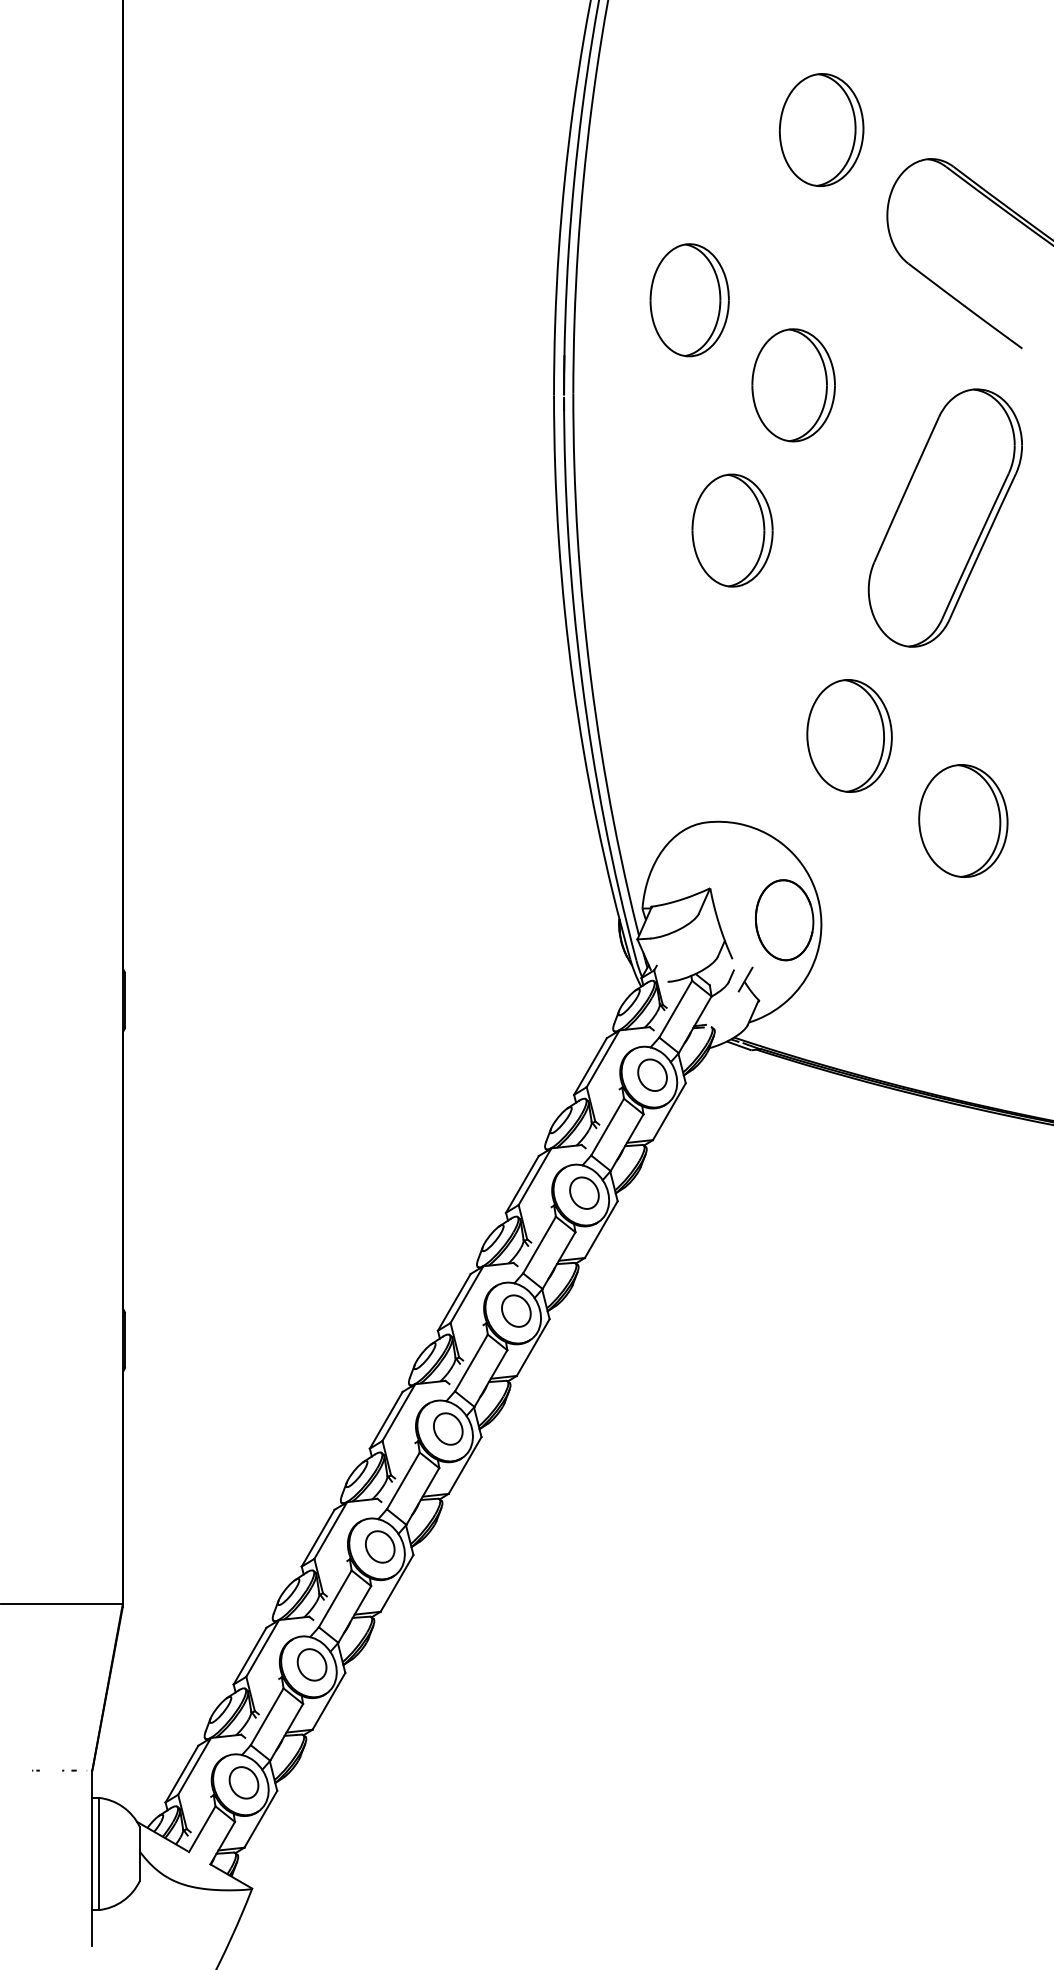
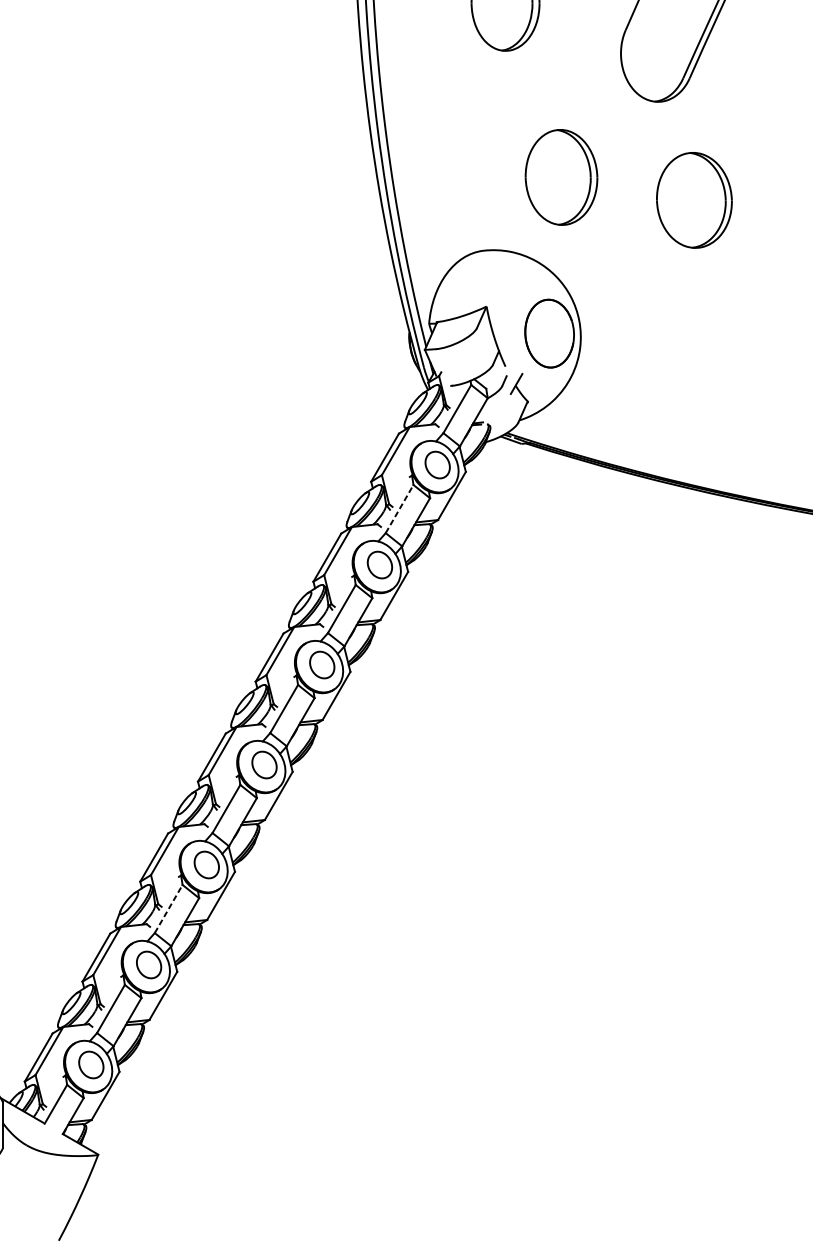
part: (849, 735) -> (561, 177), moved
part: (963, 820) -> (694, 199), moved
line: (607, 1127) -> (399, 509), solid -> dashed
line: (335, 1598) -> (168, 908), solid -> dashed

